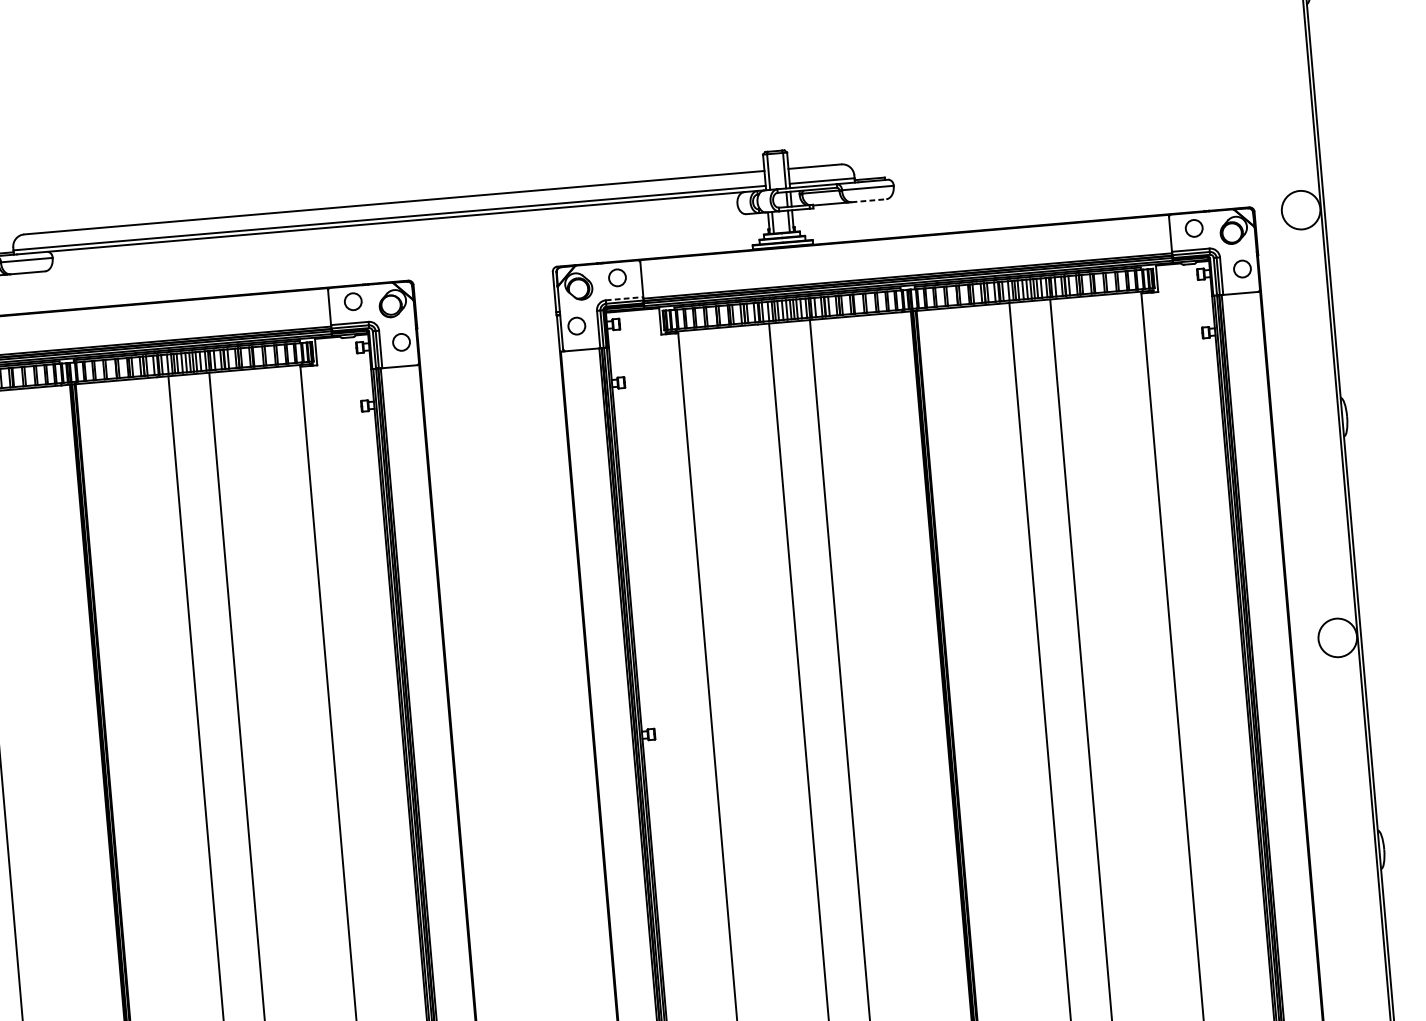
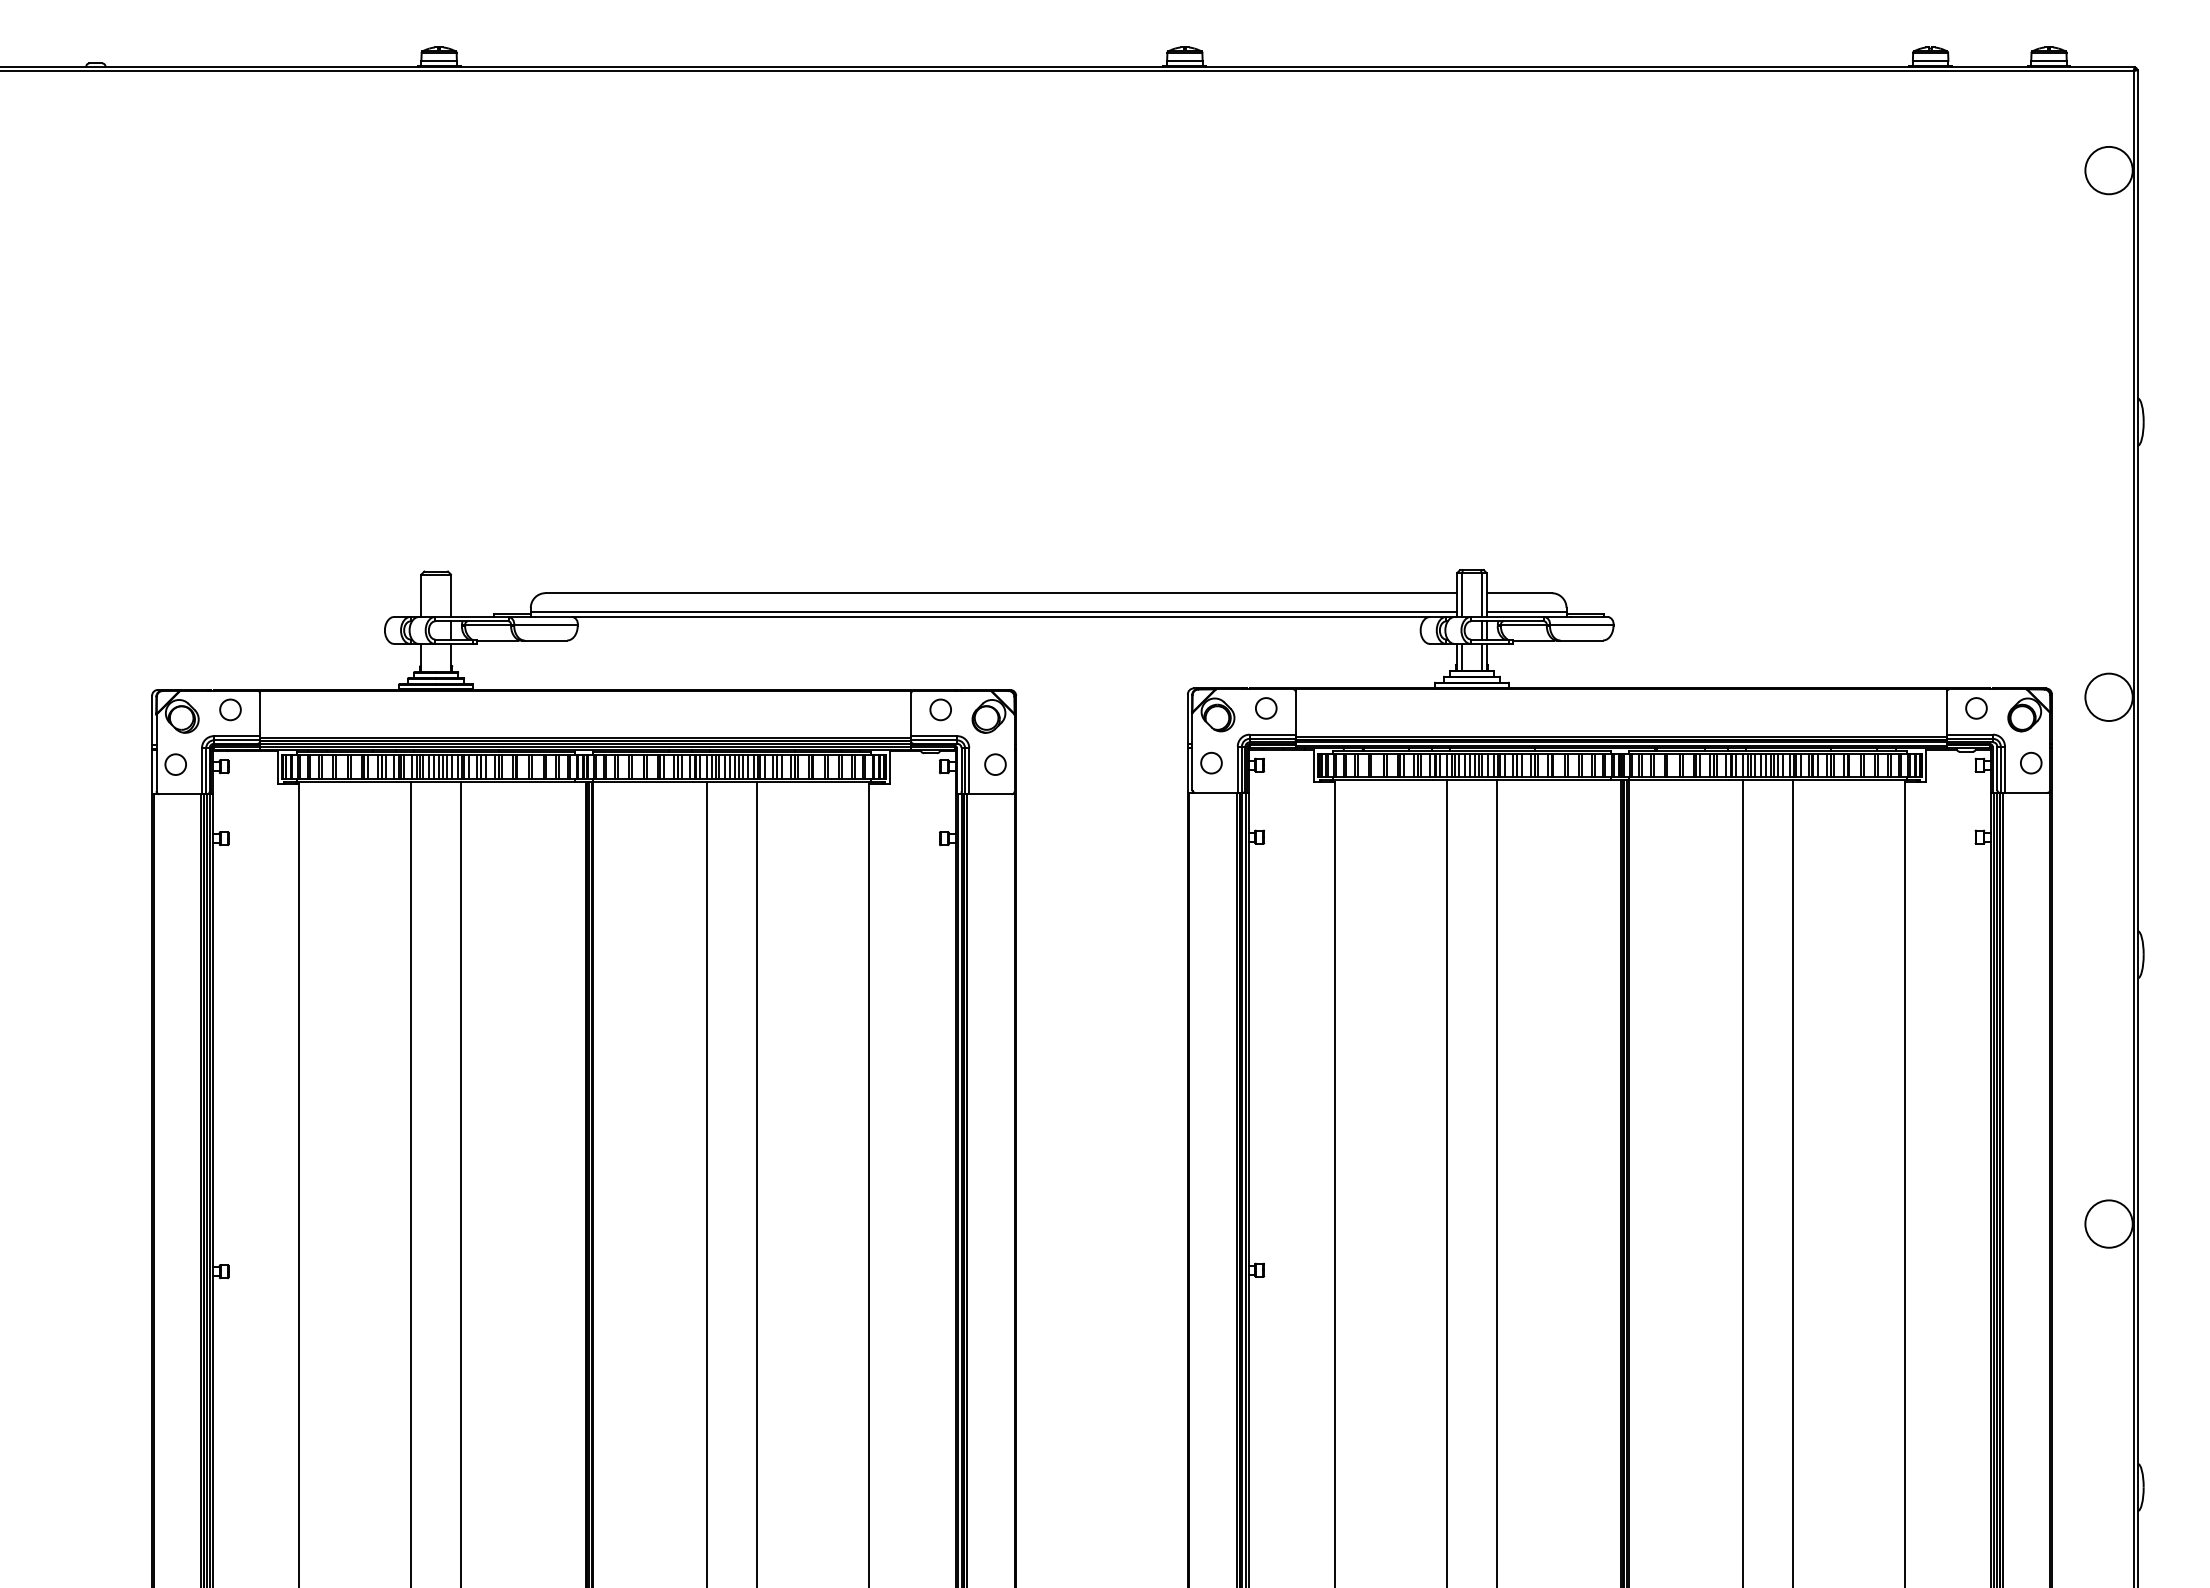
line: (869, 200) -> (1582, 640), dashed -> solid
line: (625, 298) -> (1273, 734), dashed -> solid

